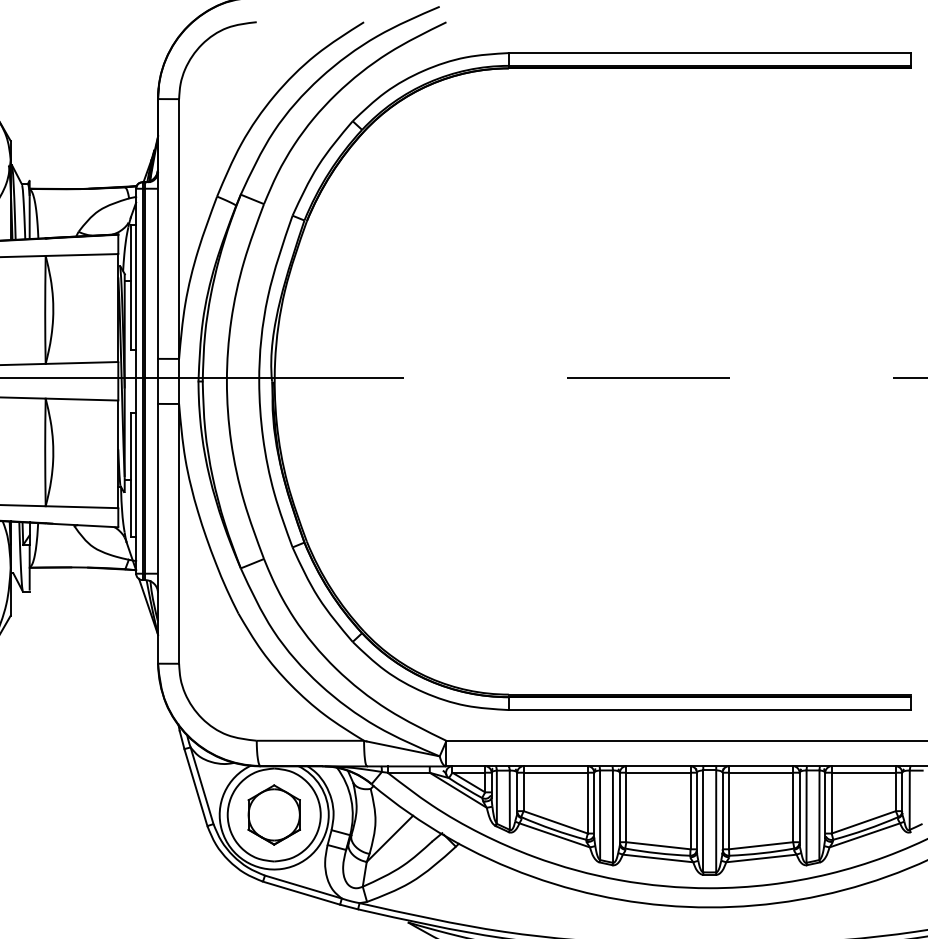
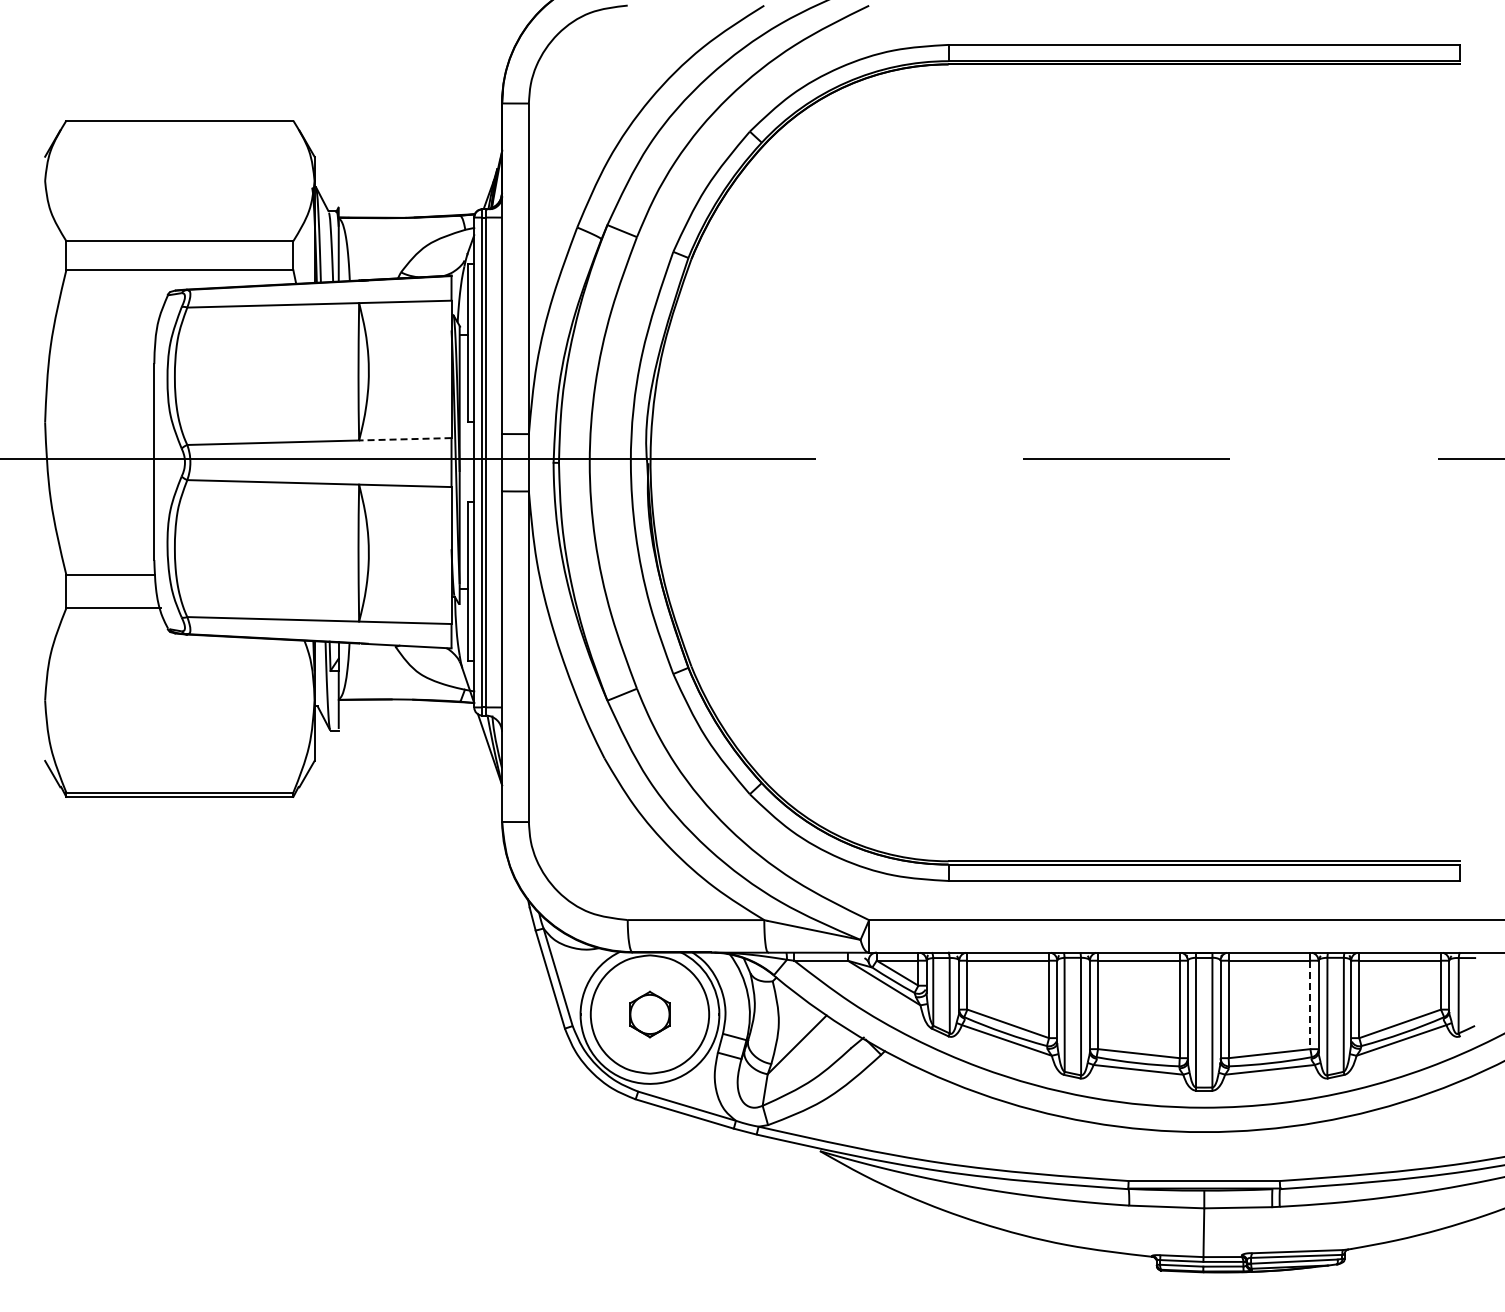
line: (81, 363) -> (404, 439), solid -> dashed
line: (793, 807) -> (1310, 1005), solid -> dashed
part: (273, 814) -> (649, 1014), size x0.6

